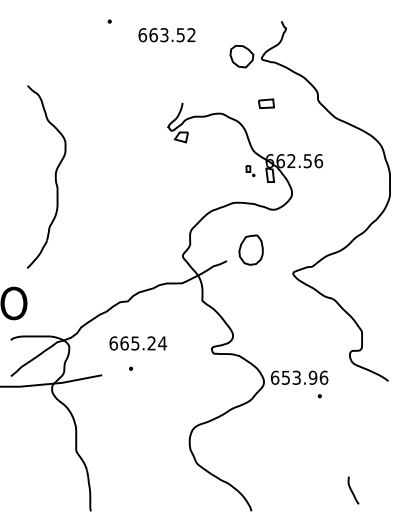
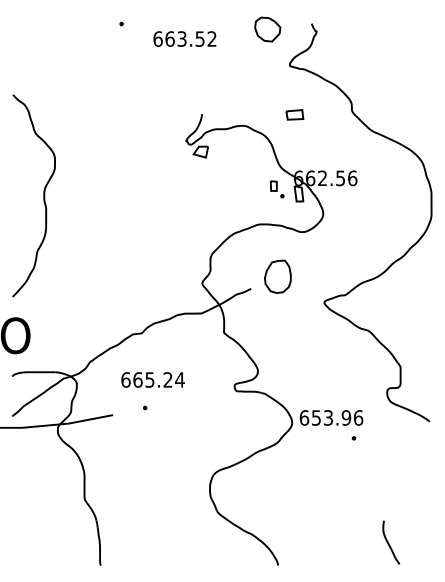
part: (241, 56) -> (267, 29), moved
part: (250, 170) -> (277, 188), size x1.43
part: (54, 176) -> (42, 195), moved
part: (353, 490) -> (391, 542), size x1.43

